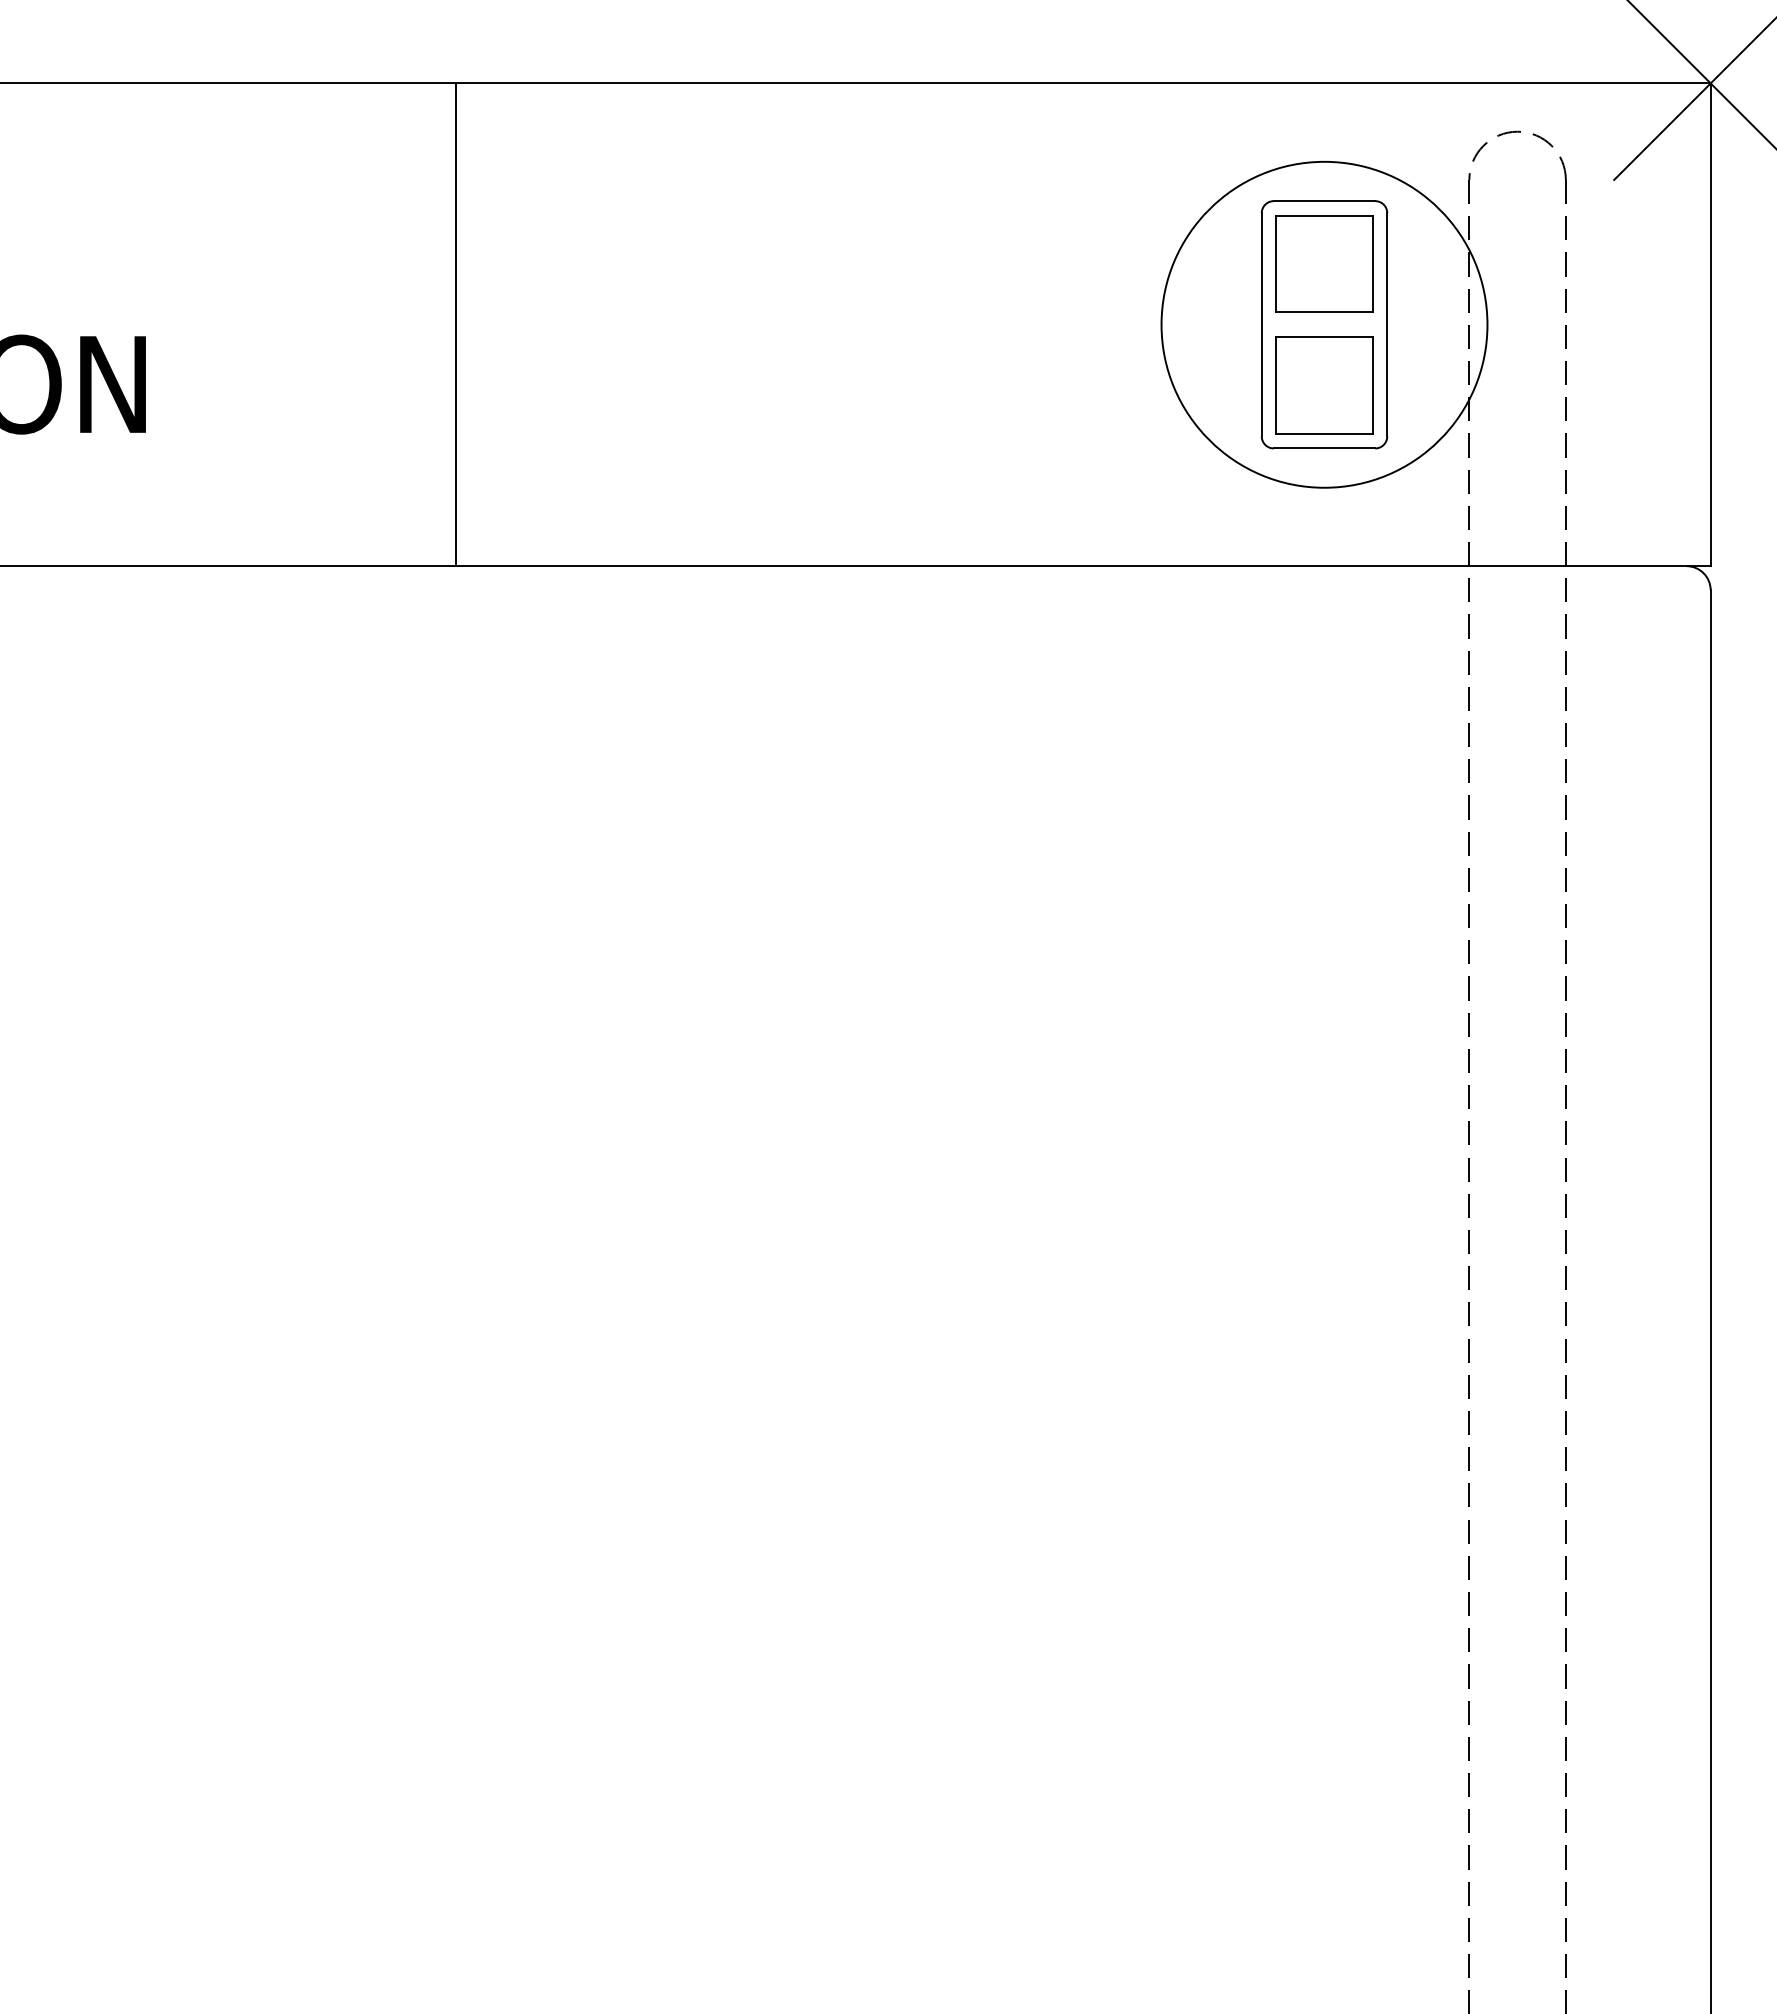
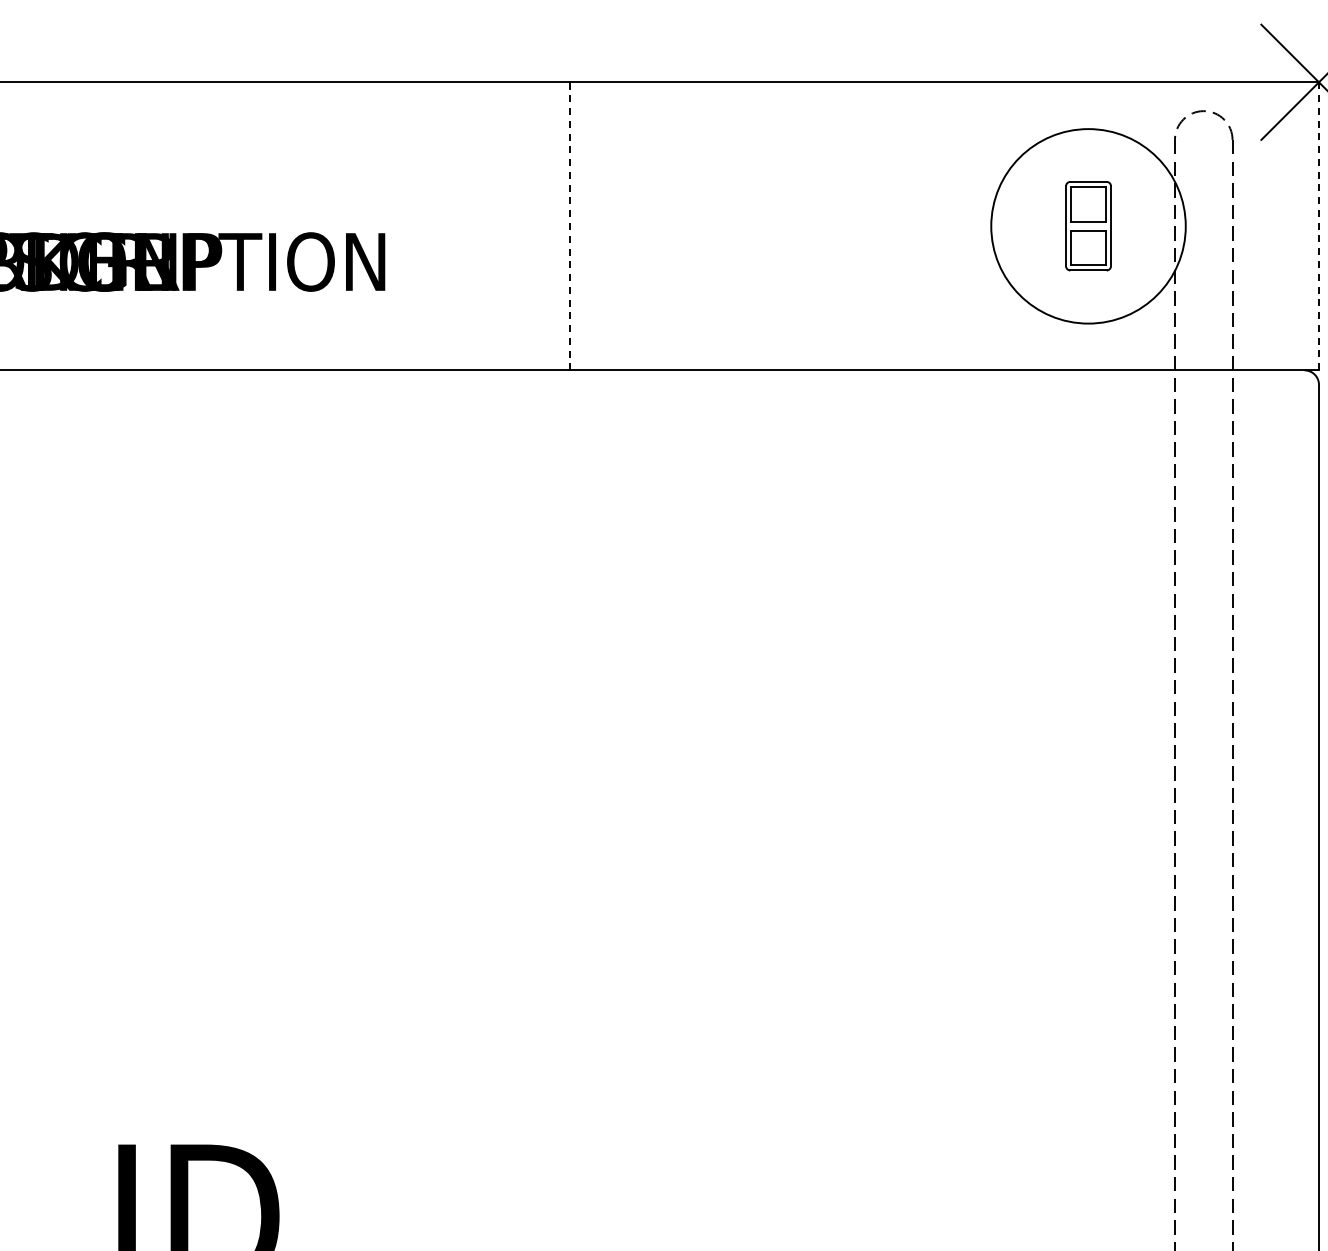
line: (454, 323) -> (569, 225), solid -> dashed
part: (1324, 323) -> (1088, 225), size x0.6
line: (1709, 325) -> (1318, 226), solid -> dashed

